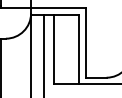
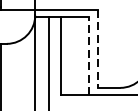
line: (86, 43) -> (97, 49), solid -> dashed
line: (78, 49) -> (88, 56), solid -> dashed

